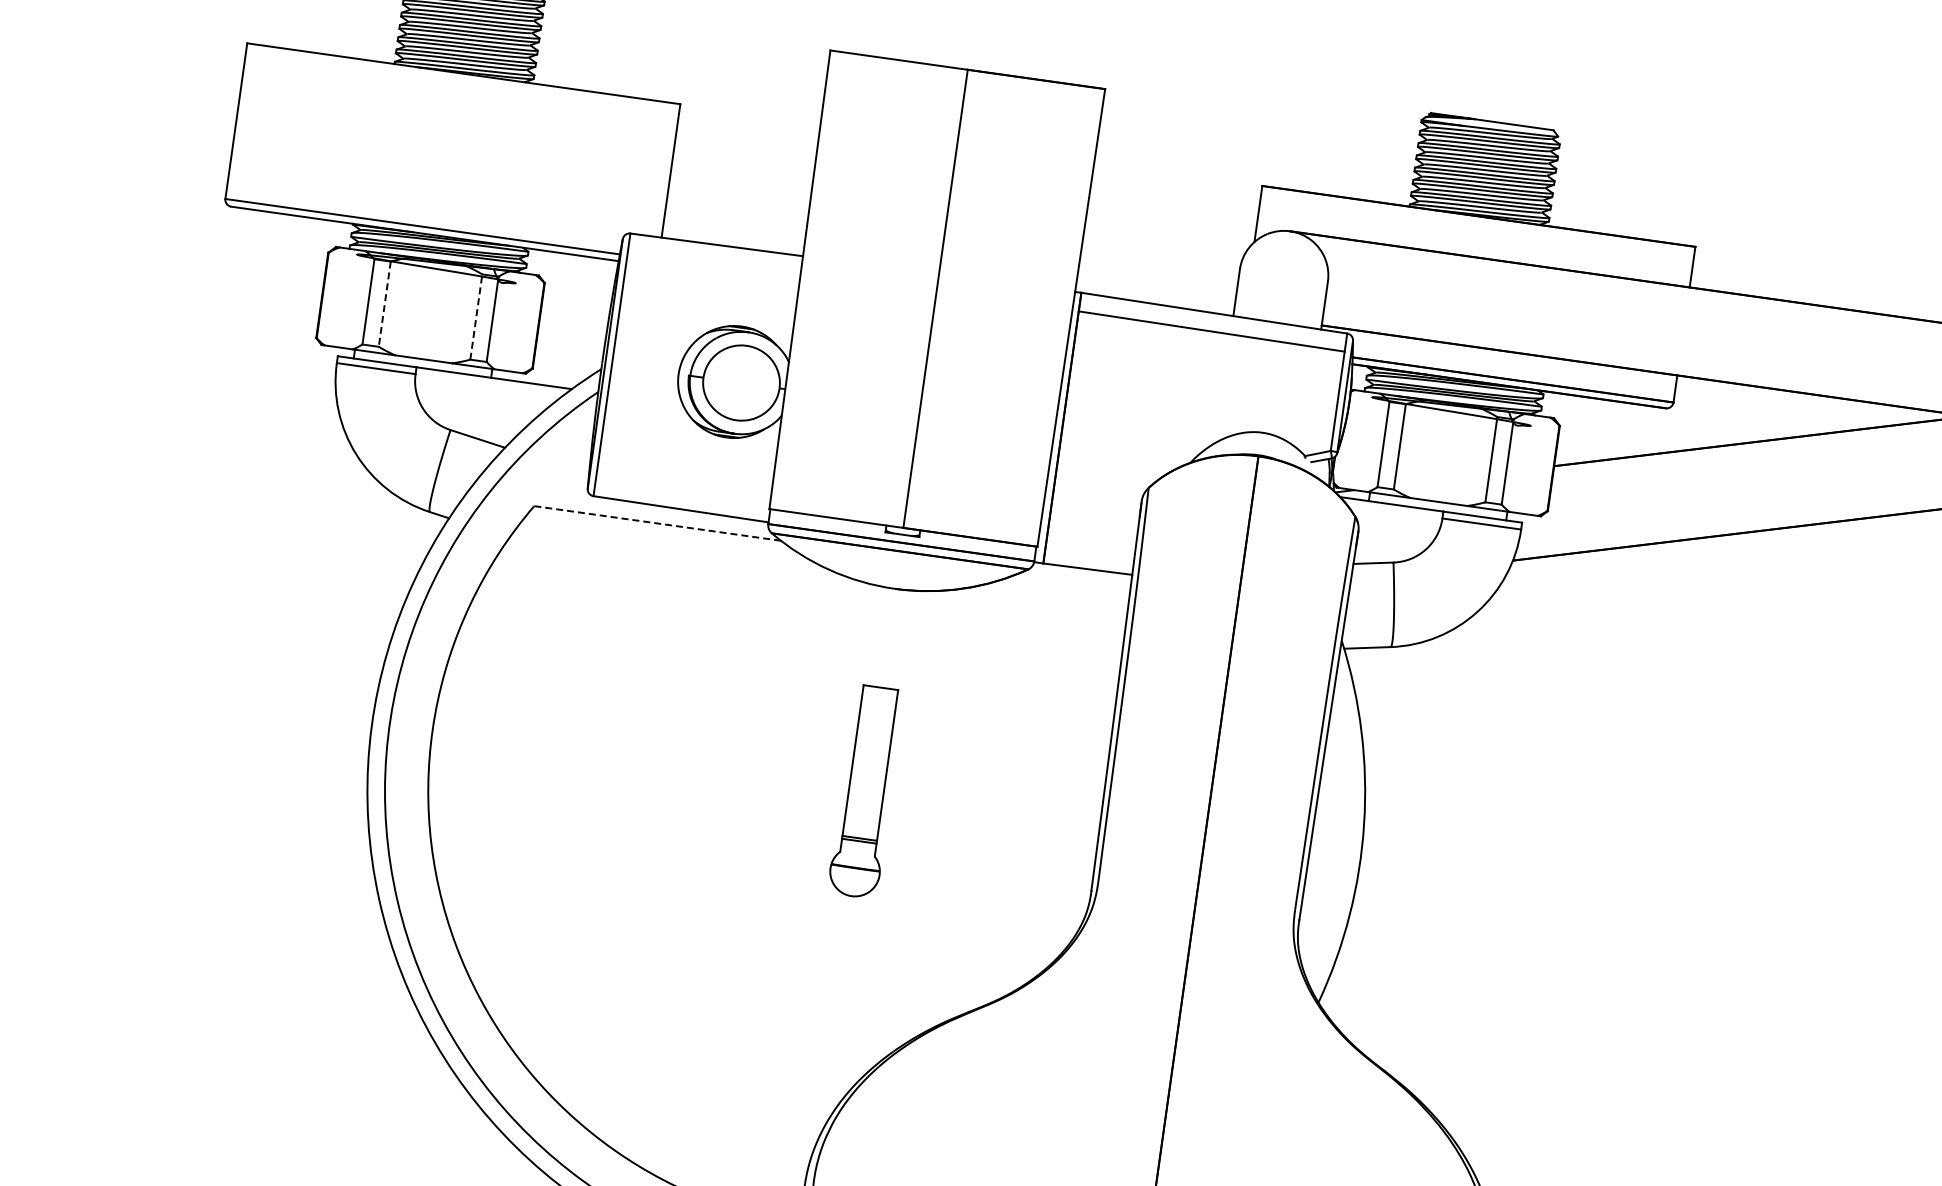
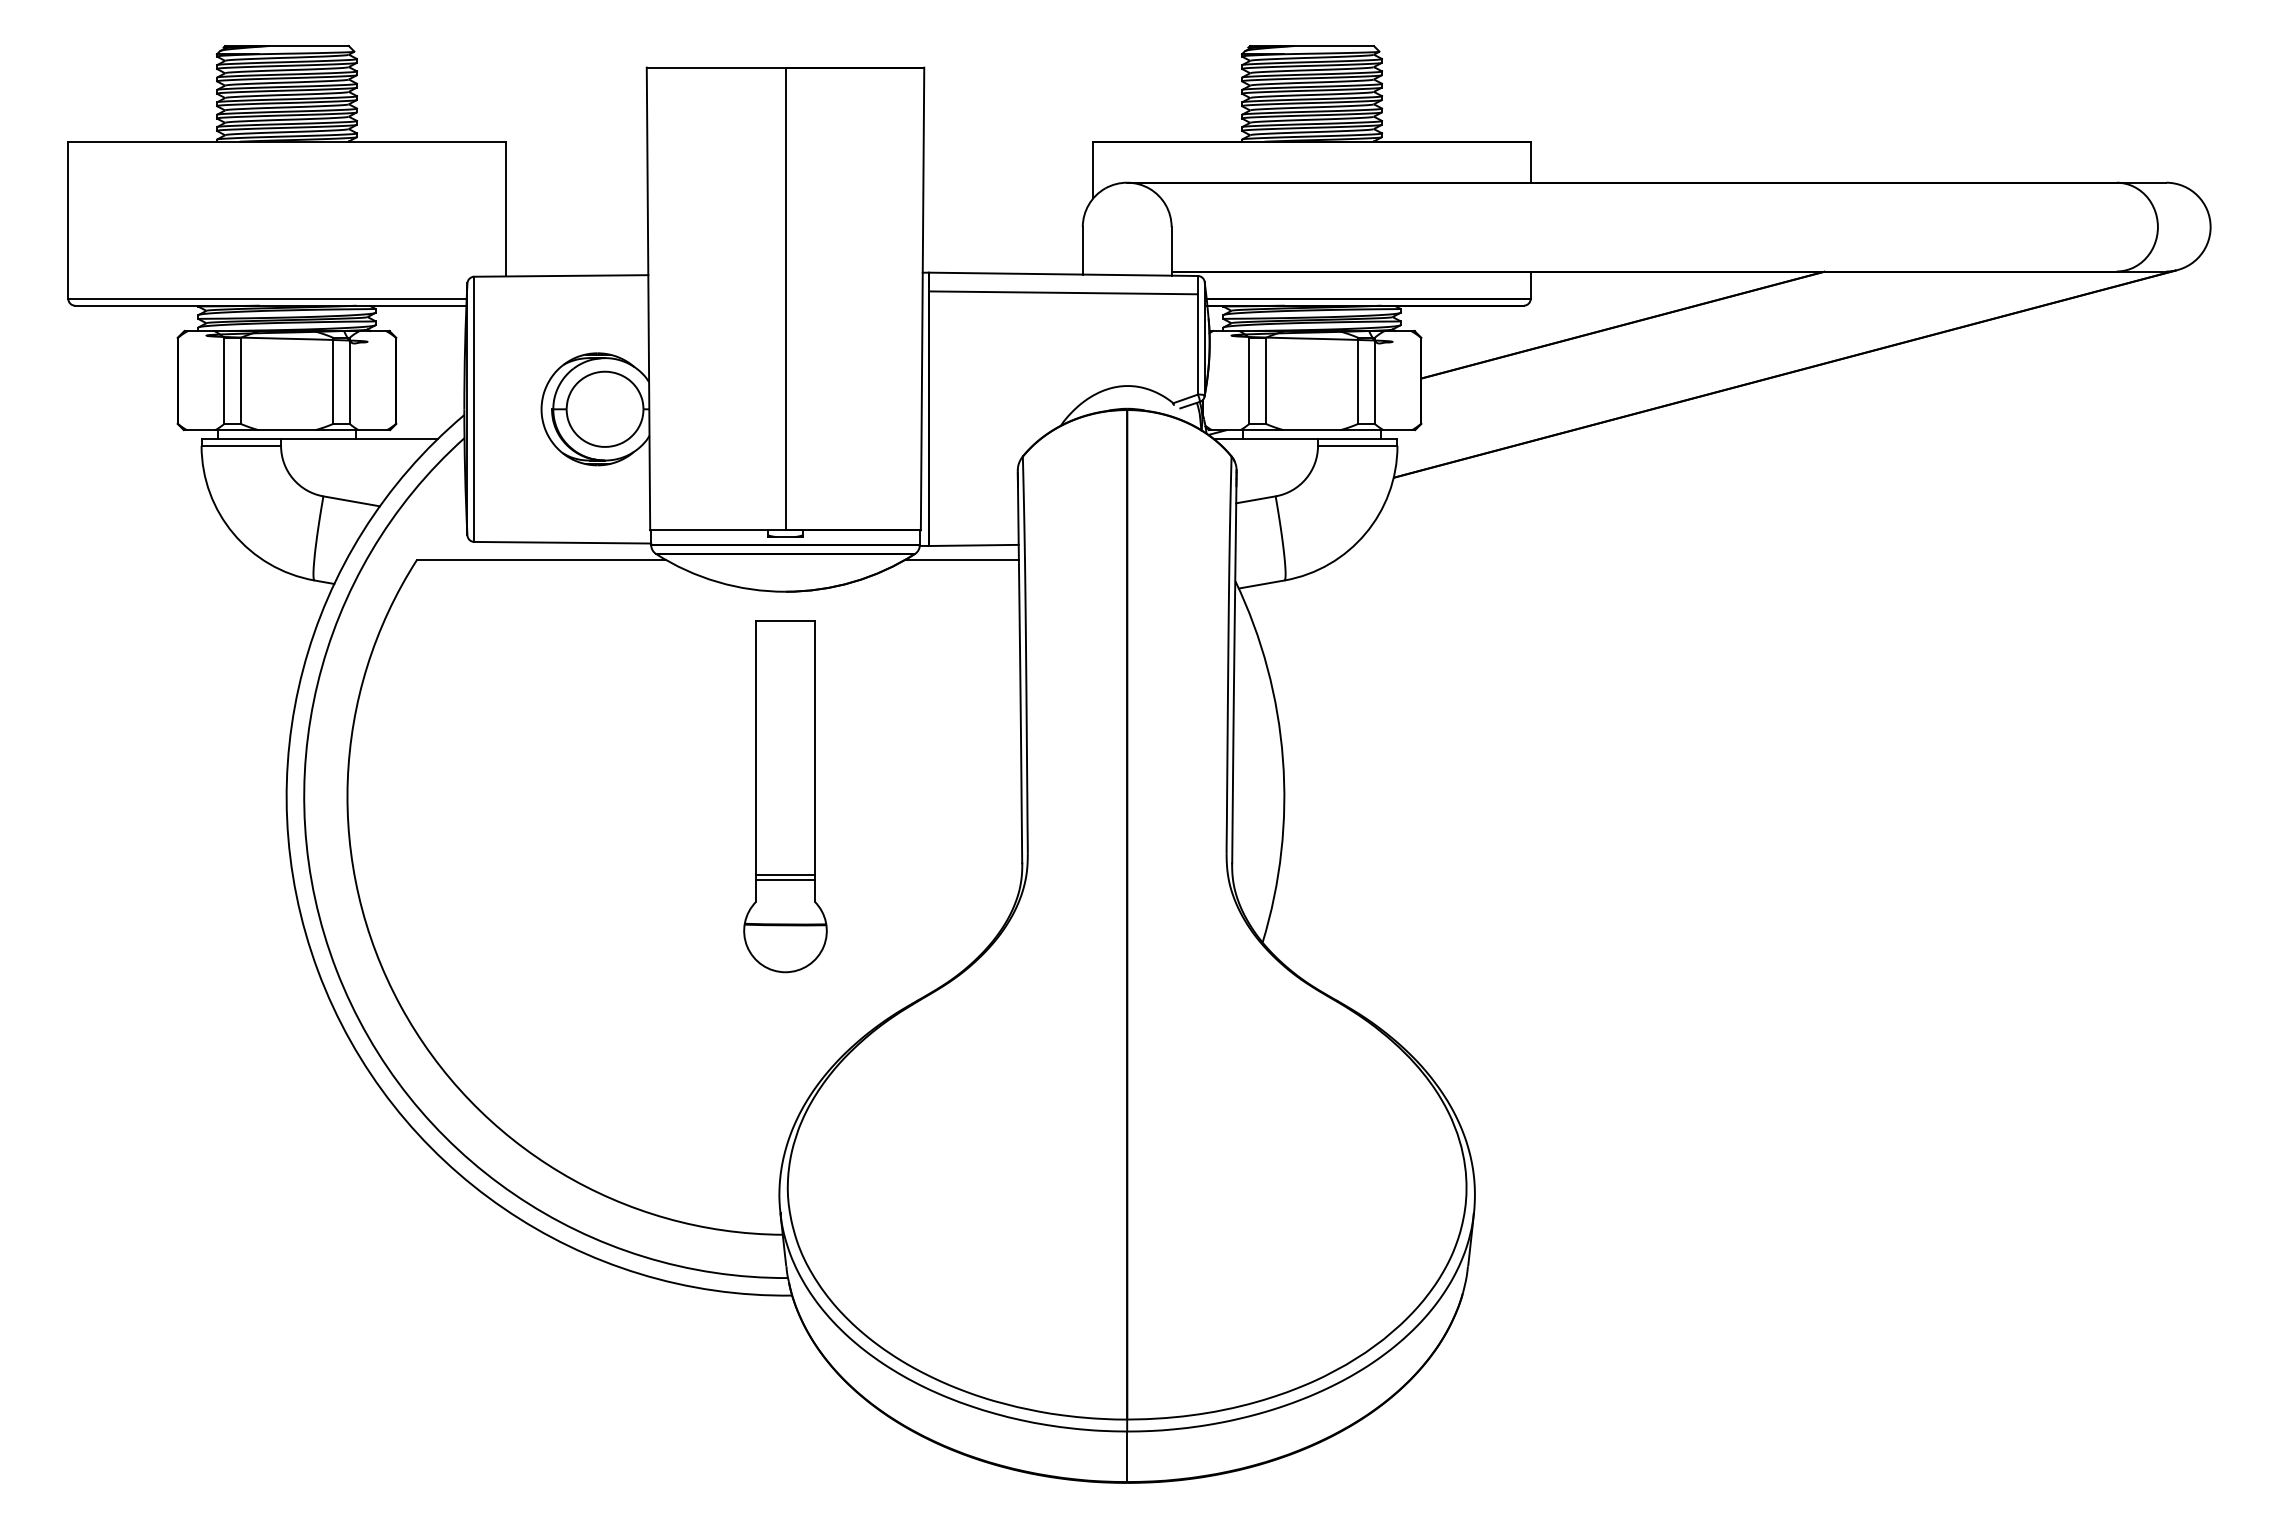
line: (384, 304) -> (240, 381), dashed -> solid
line: (476, 316) -> (333, 380), dashed -> solid
line: (657, 523) -> (541, 560), dashed -> solid
line: (1073, 582) -> (961, 560), added
part: (866, 791) -> (785, 796), size x1.67

